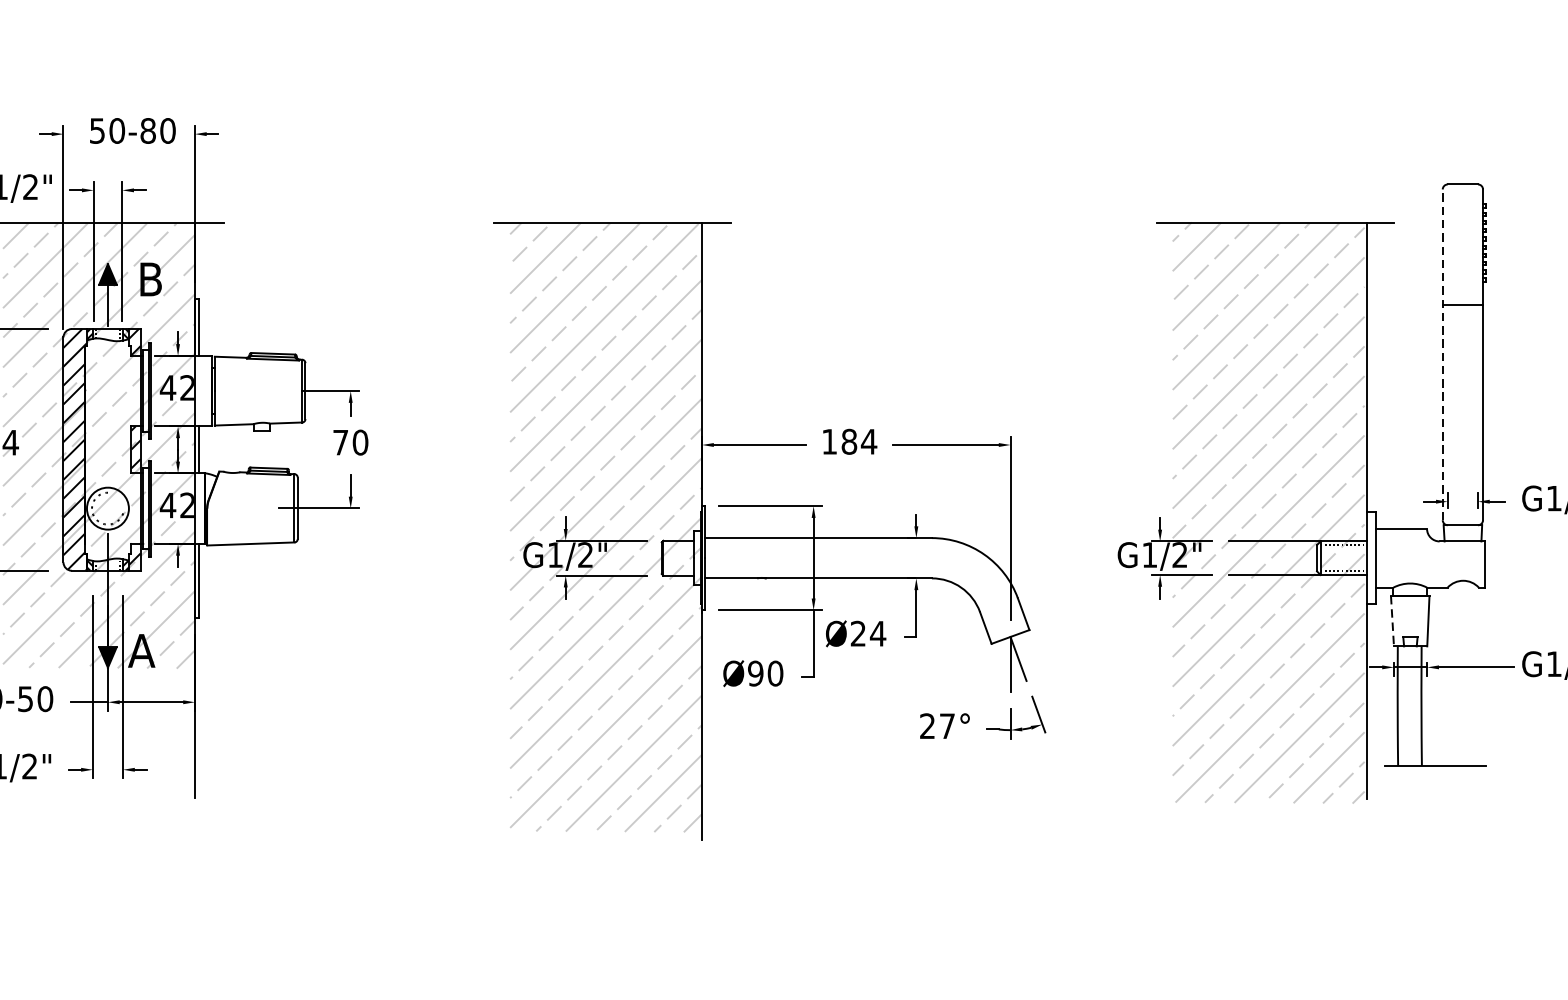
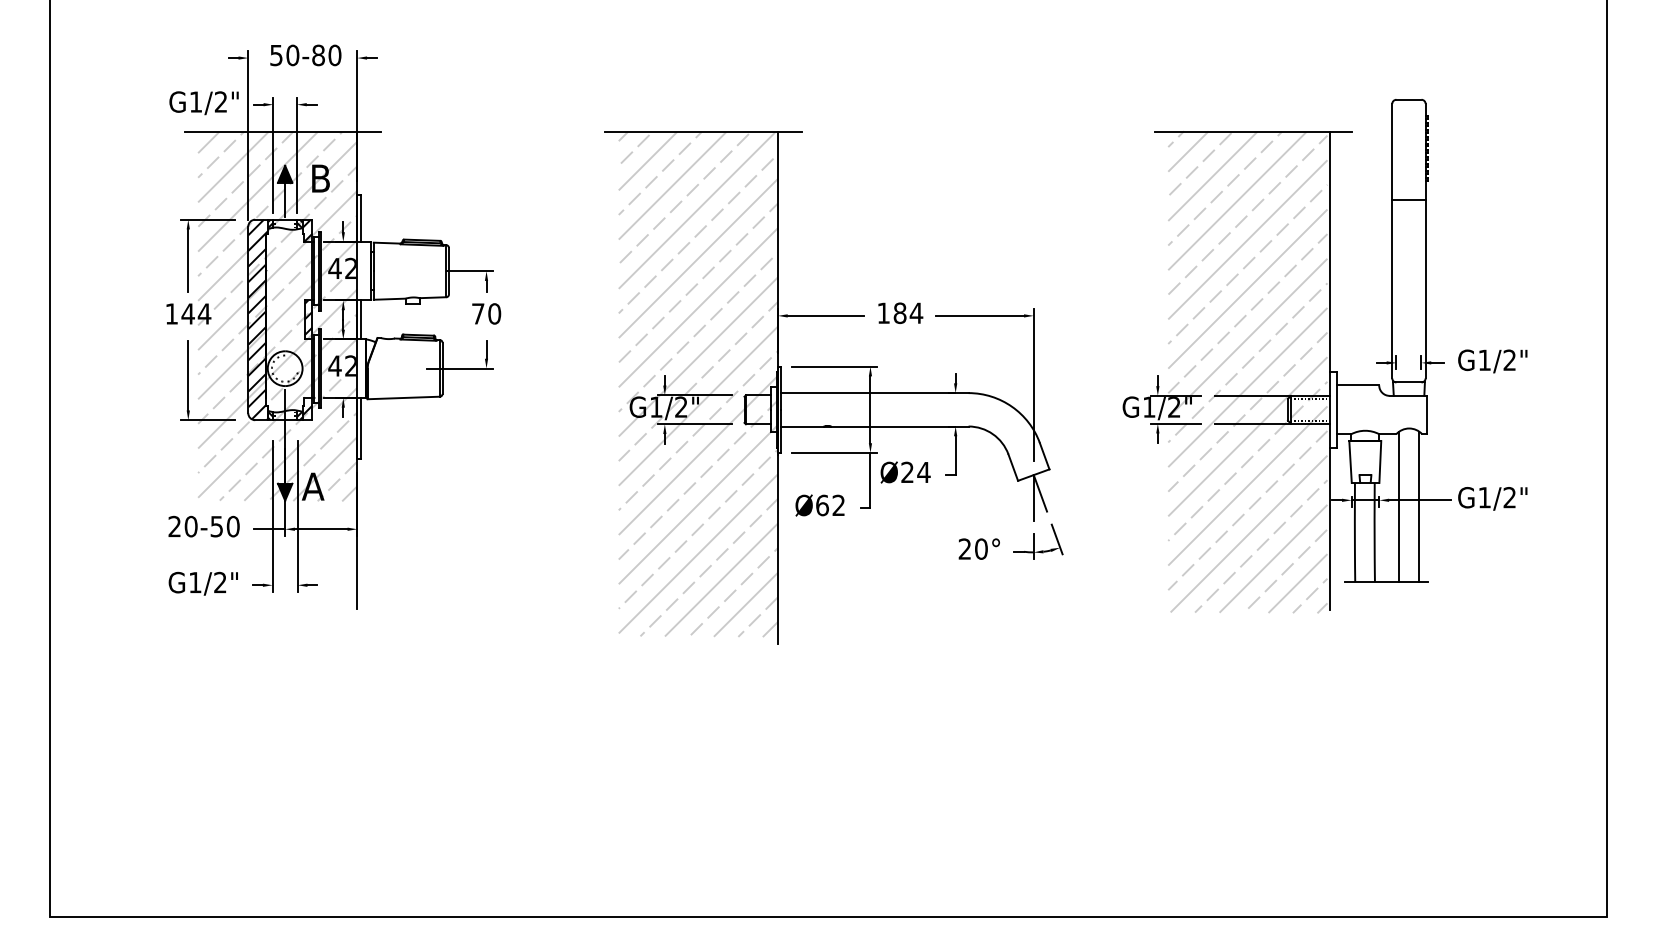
line: (1443, 354) -> (1392, 240), dashed -> solid
line: (1392, 621) -> (1350, 462), dashed -> solid
text: (765, 673) -> (830, 505), Ø90 -> Ø62
line: (1451, 674) -> (1399, 506), added
line: (1475, 674) -> (1419, 506), added
text: (947, 725) -> (981, 548), 27° -> 20°

